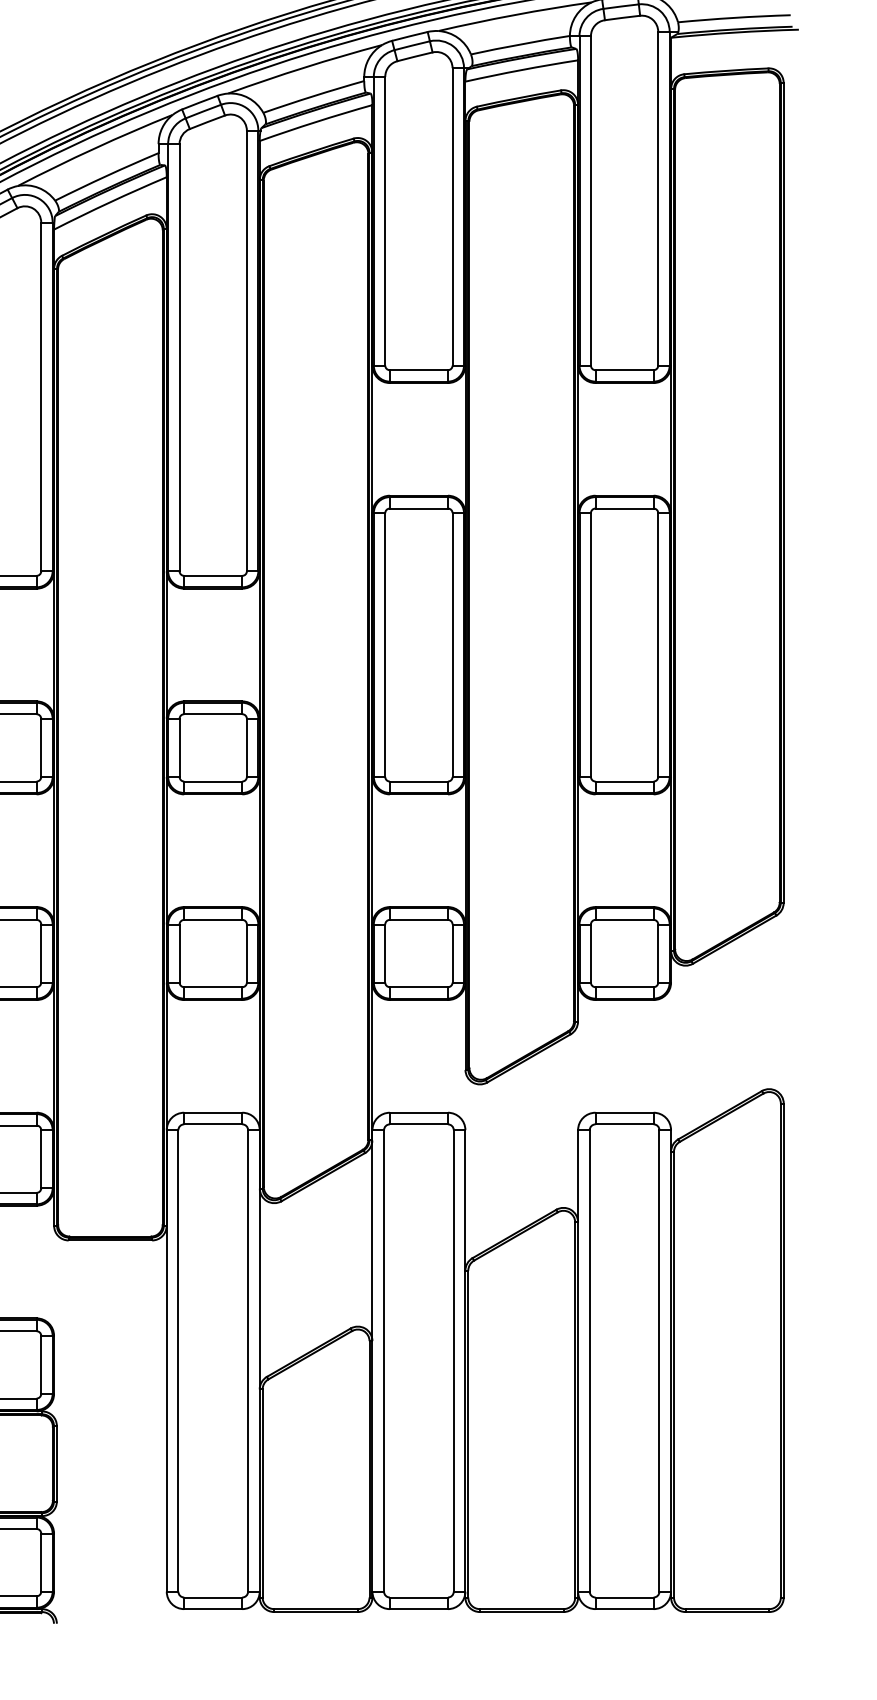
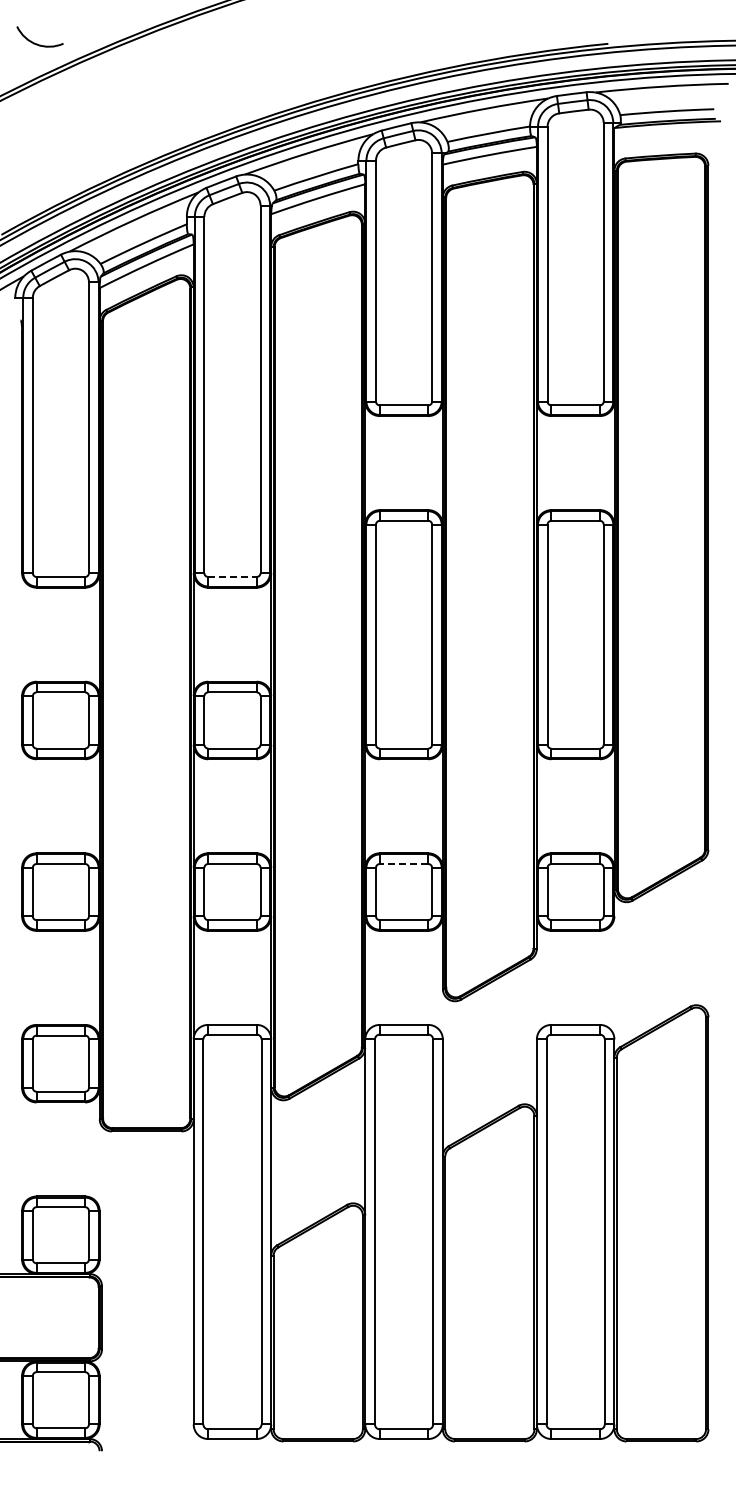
line: (213, 575) -> (232, 576), solid -> dashed
line: (418, 920) -> (403, 864), solid -> dashed

